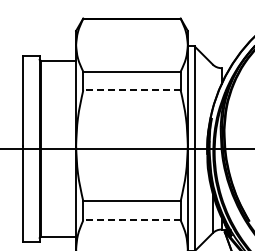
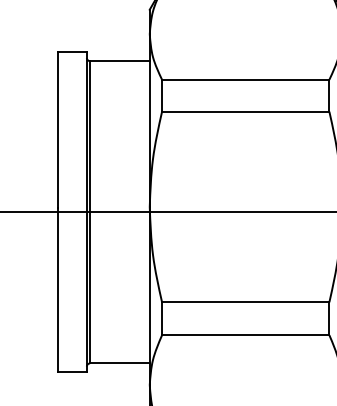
line: (131, 90) -> (244, 112), dashed -> solid
line: (131, 220) -> (244, 335), dashed -> solid

